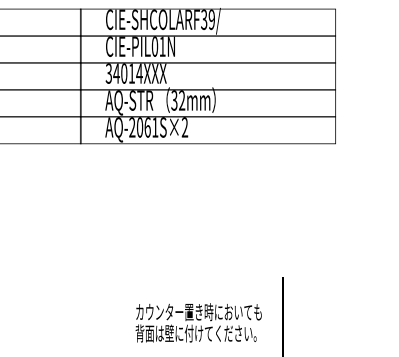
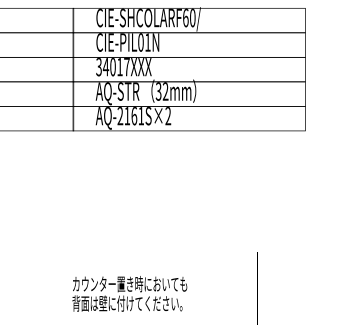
text: (207, 19) -> (188, 17), CIE-SHCOLARF39/ -> CIE-SHCOLARF60/
text: (139, 74) -> (126, 67), 34014XXX -> 34017XXX
text: (140, 127) -> (127, 116), AQ-2061S×2 -> AQ-2161S×2
text: (198, 322) -> (129, 293), moved

